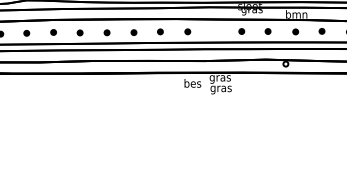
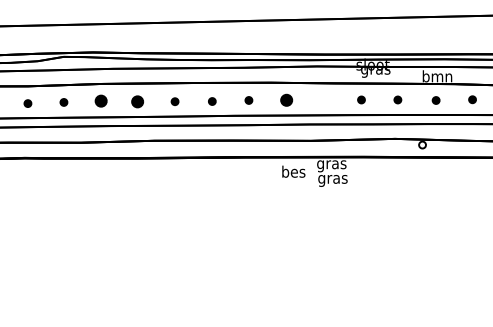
part: (187, 31) -> (286, 100), size x1.6
part: (53, 32) -> (100, 101), size x1.6
part: (79, 32) -> (137, 101), size x1.6

